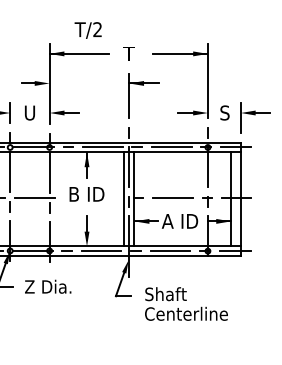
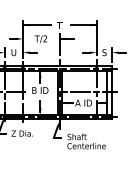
text: (87, 30) -> (40, 39), moved

